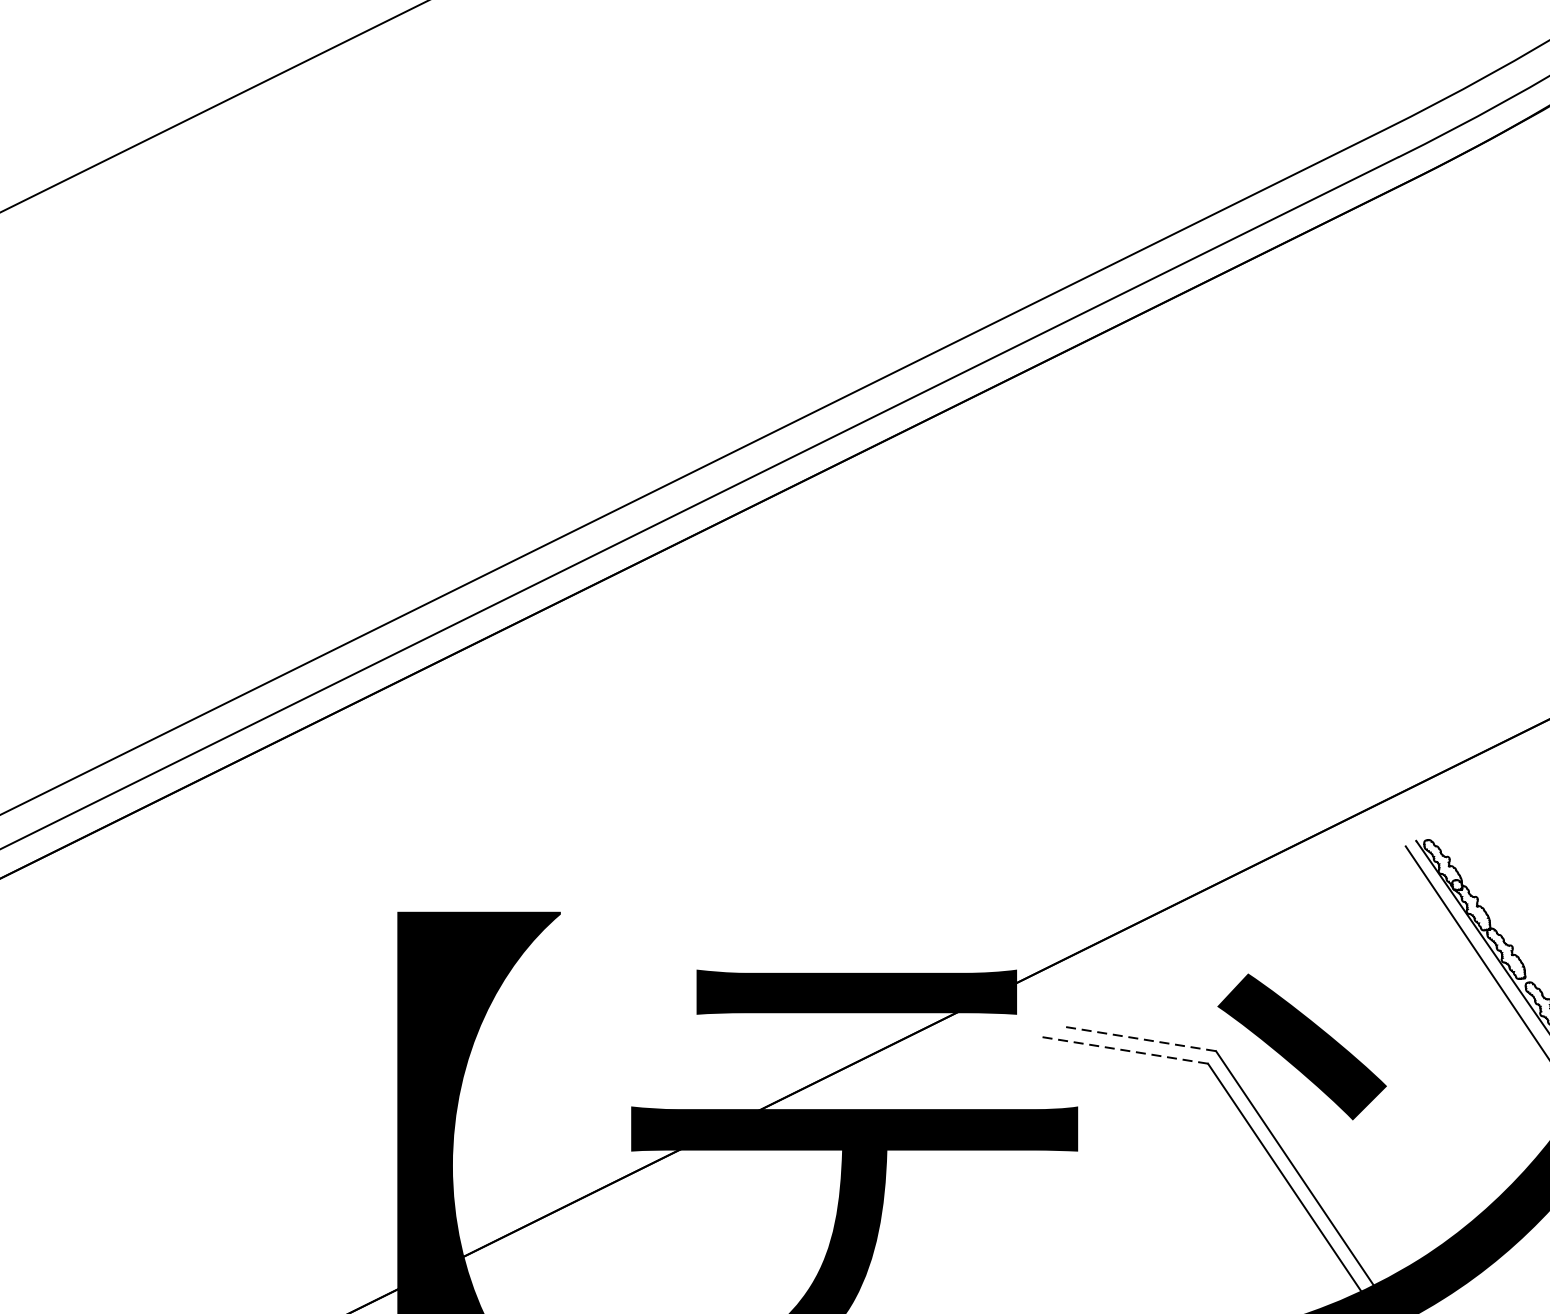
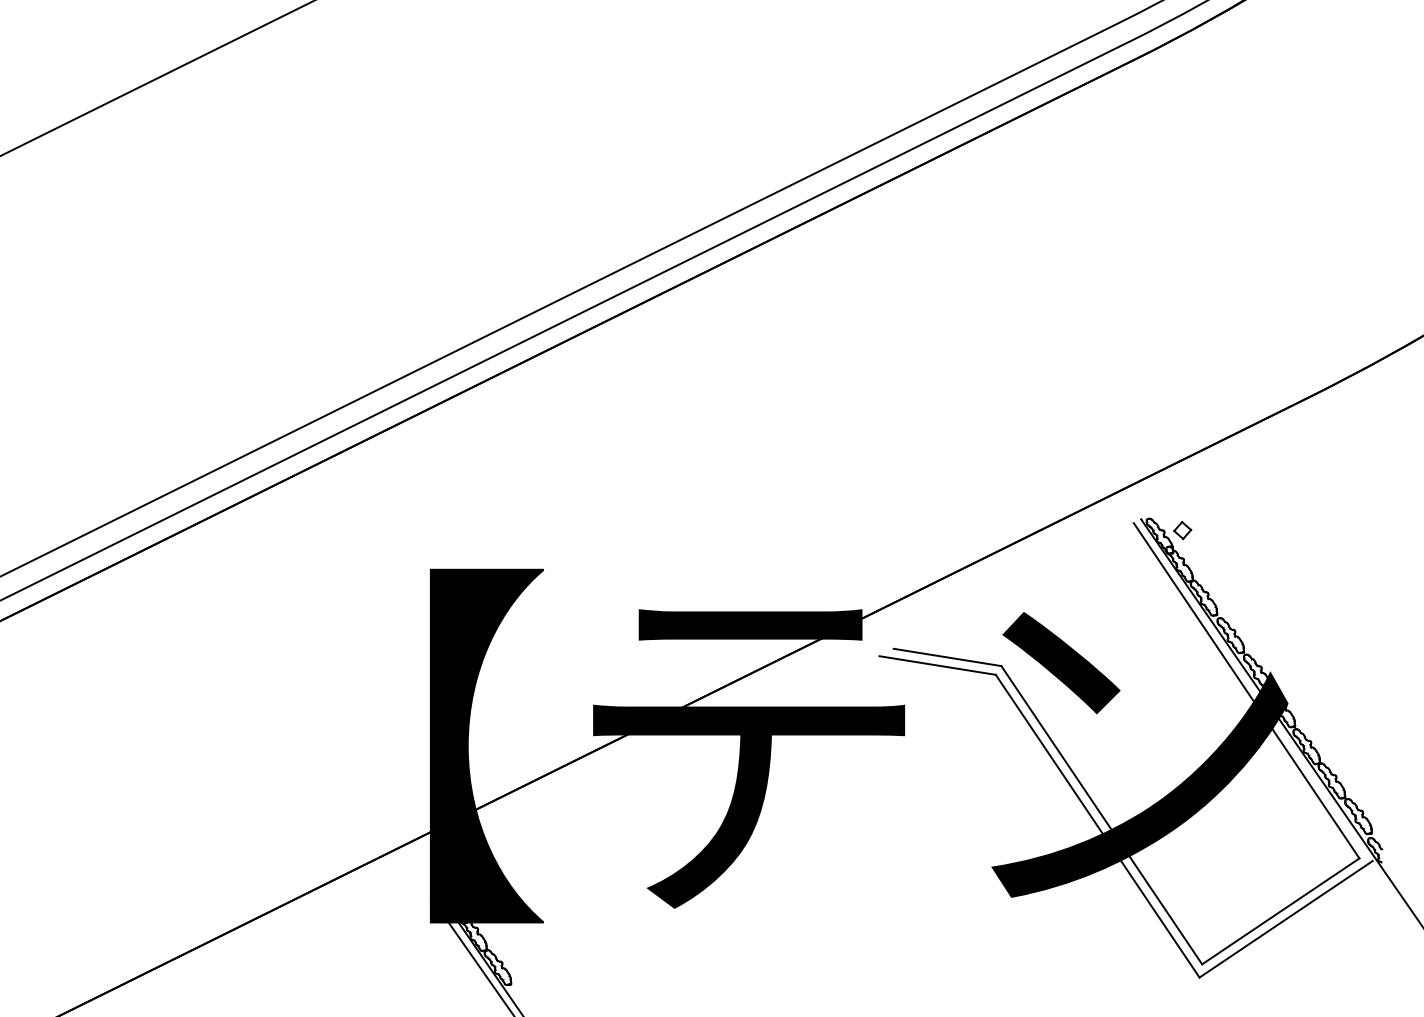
part: (1475, 856) -> (1182, 530), added
line: (1138, 1038) -> (947, 657), dashed -> solid
line: (1124, 1050) -> (937, 665), dashed -> solid

